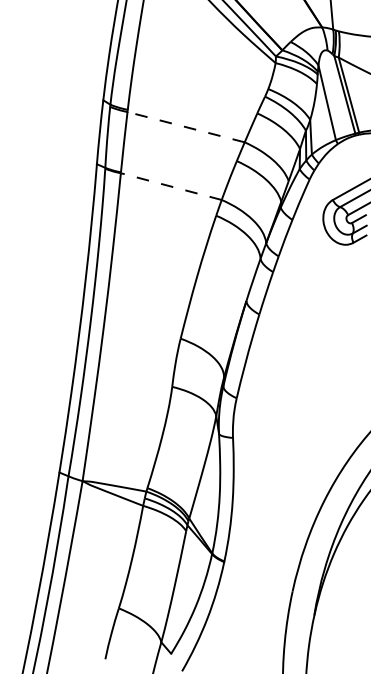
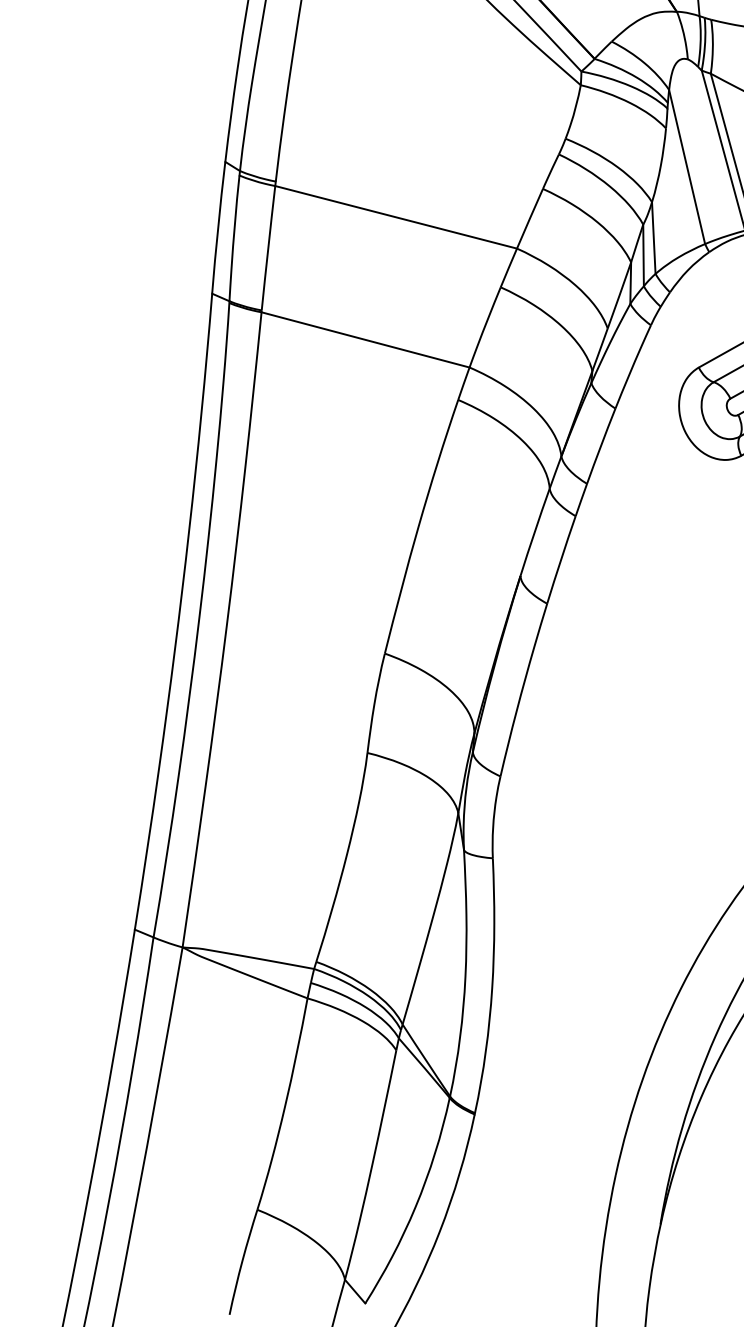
line: (186, 127) -> (396, 218), dashed -> solid
line: (170, 186) -> (363, 339), dashed -> solid

